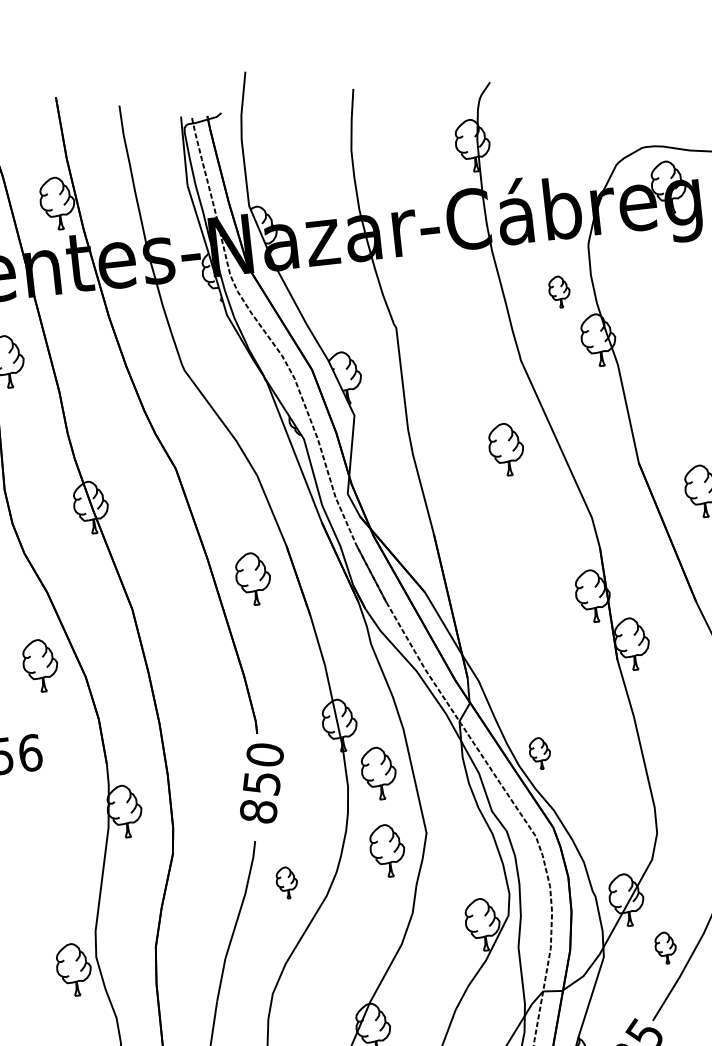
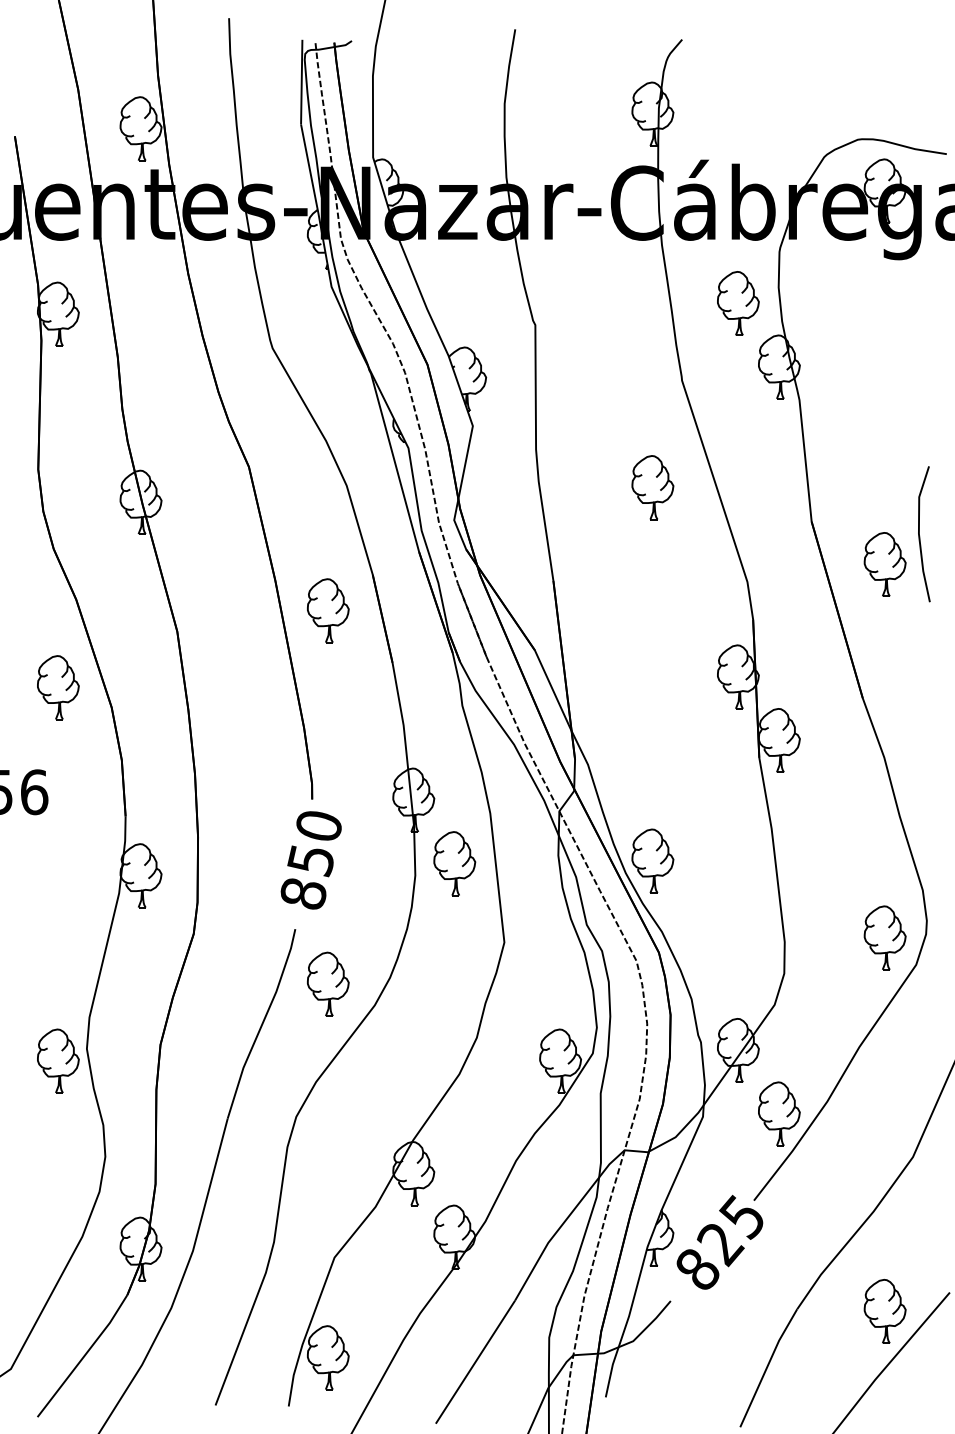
part: (559, 291) -> (738, 303), size x1.67
part: (539, 753) -> (652, 860), size x1.67
part: (387, 850) -> (454, 958), removed
part: (287, 882) -> (328, 983), size x1.67
part: (665, 947) -> (779, 1113), size x1.67

